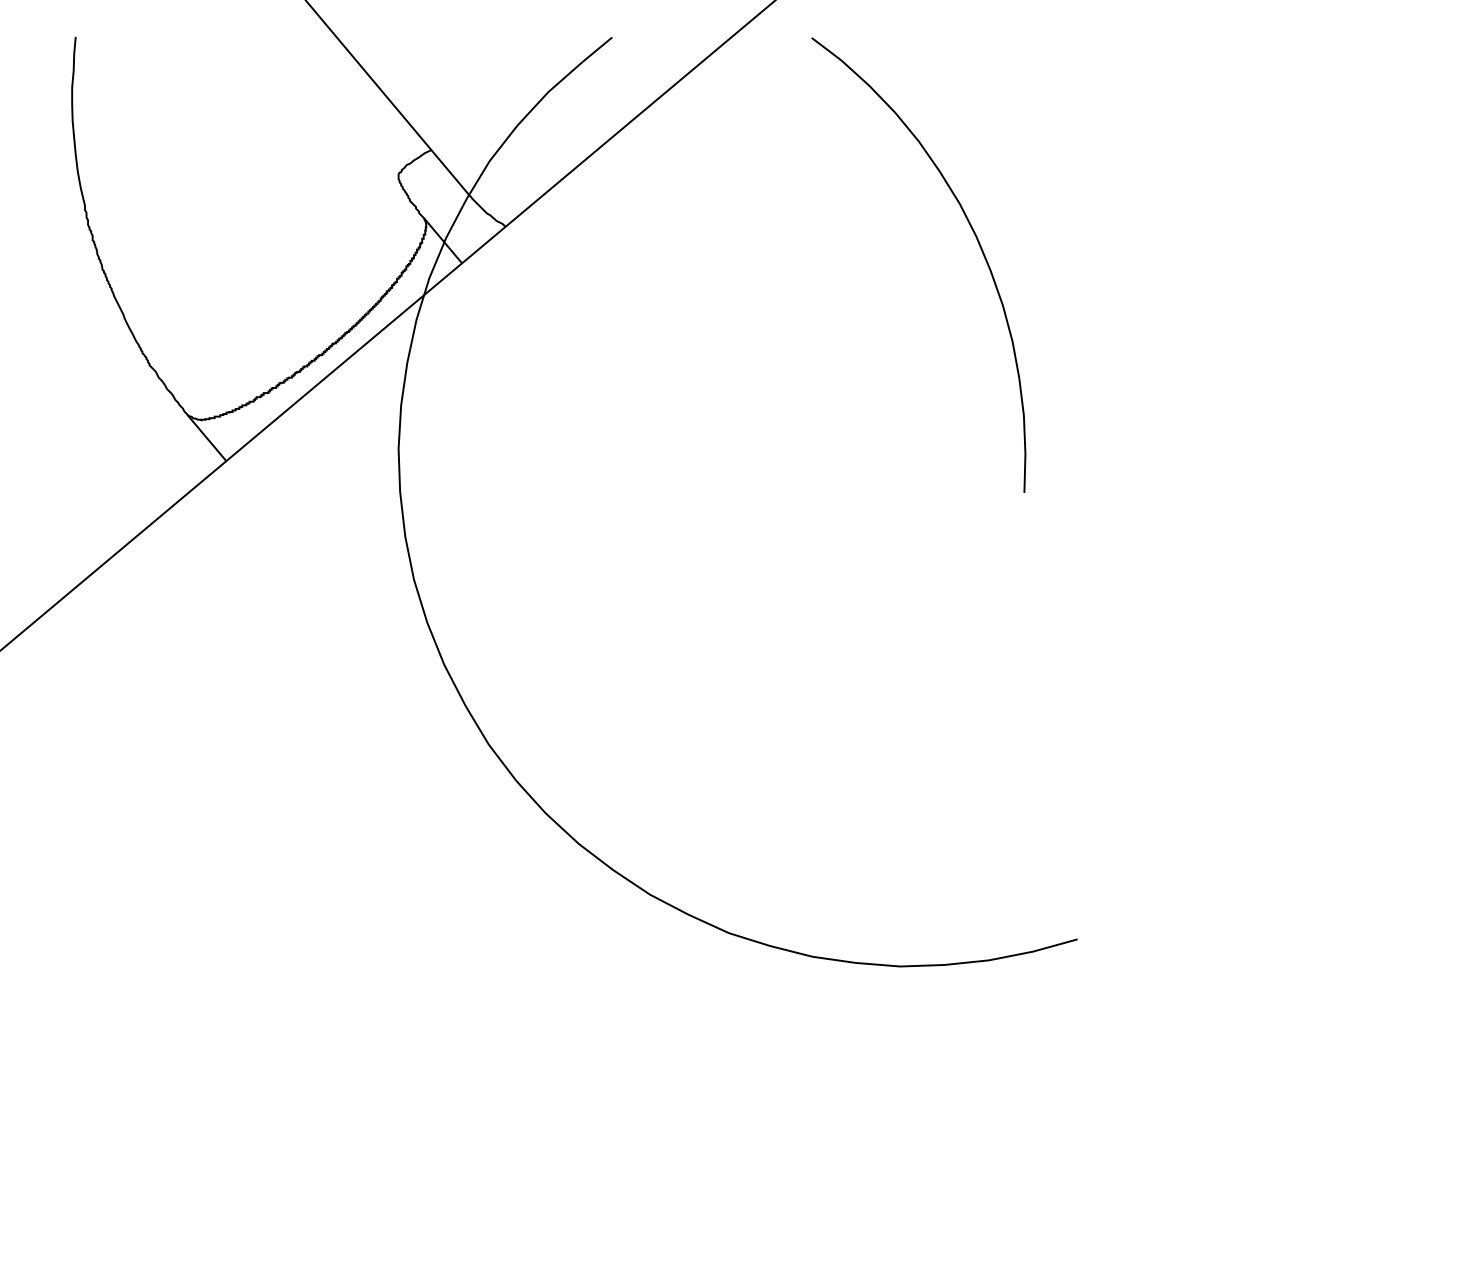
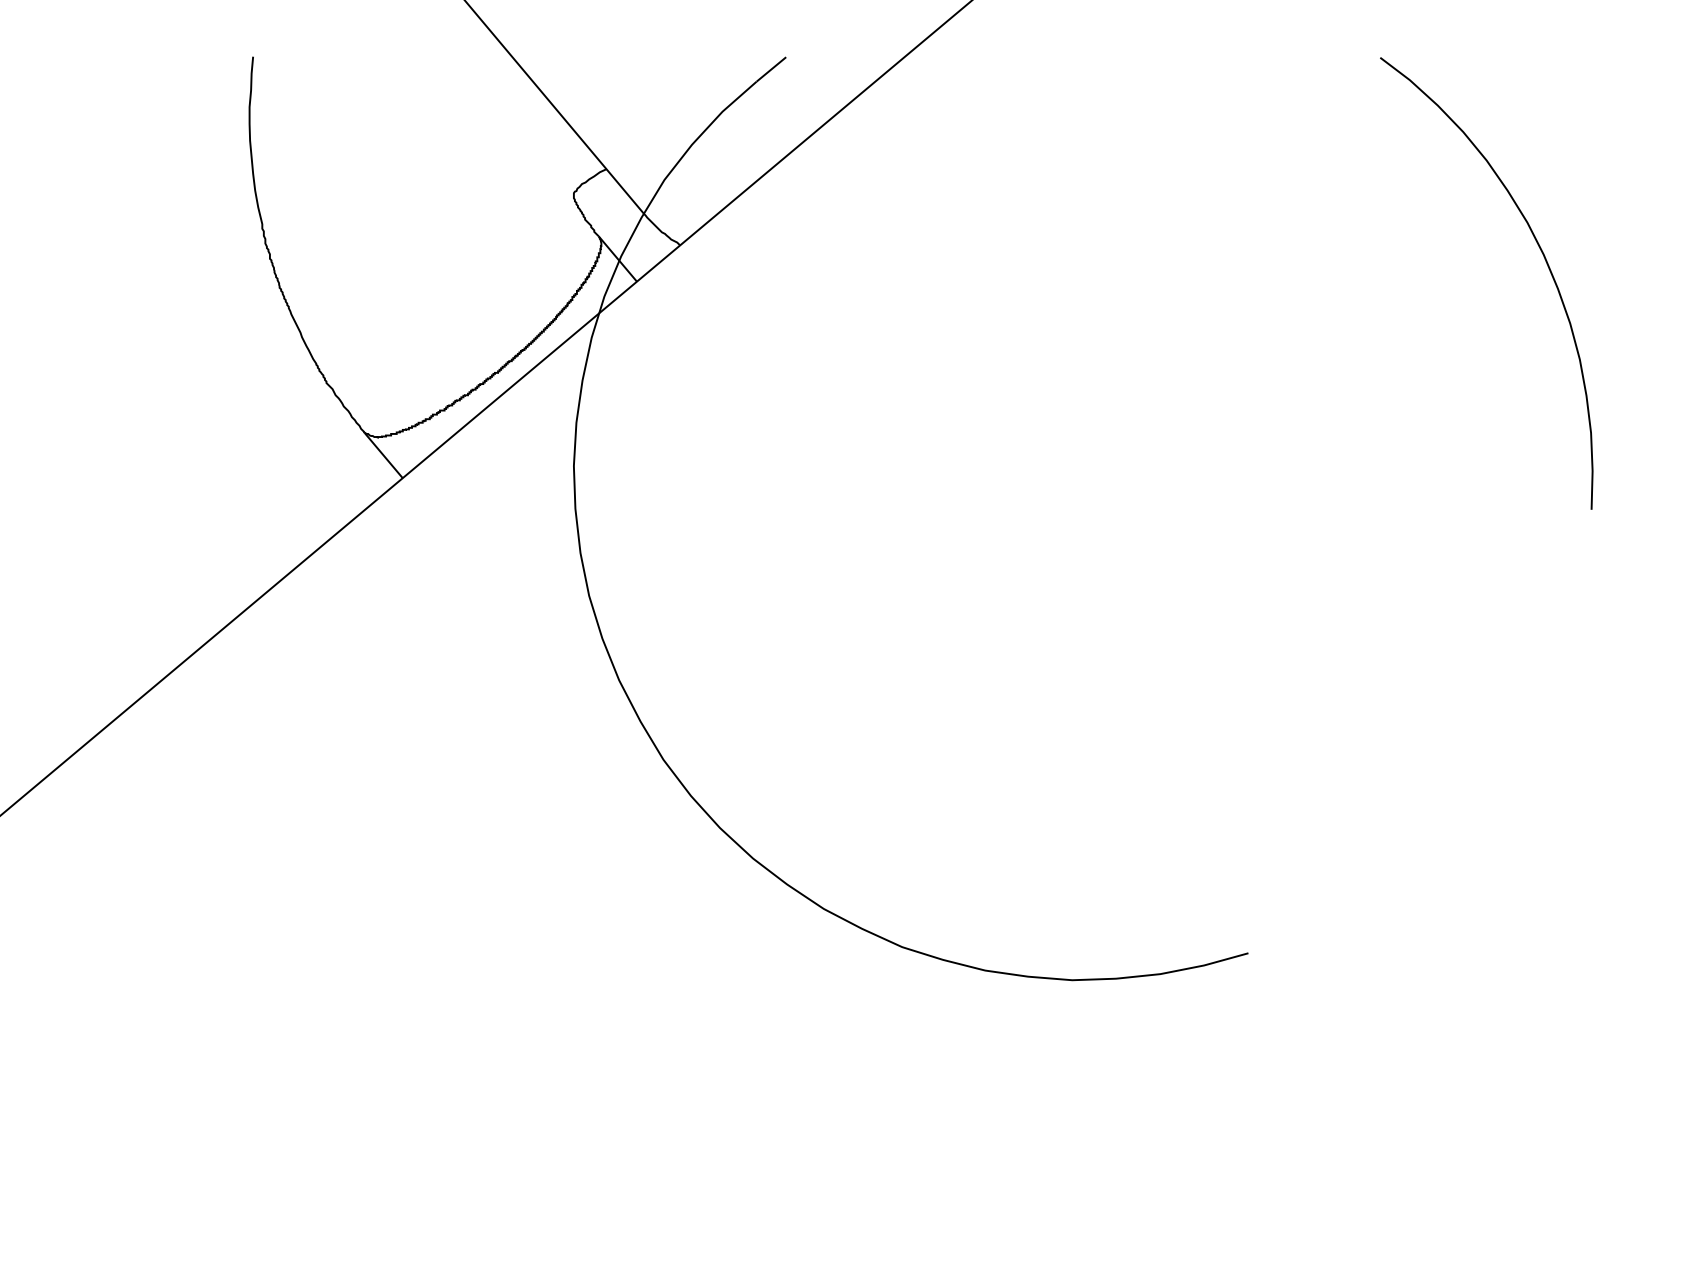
curve: (976, 239) -> (1543, 257), moved

